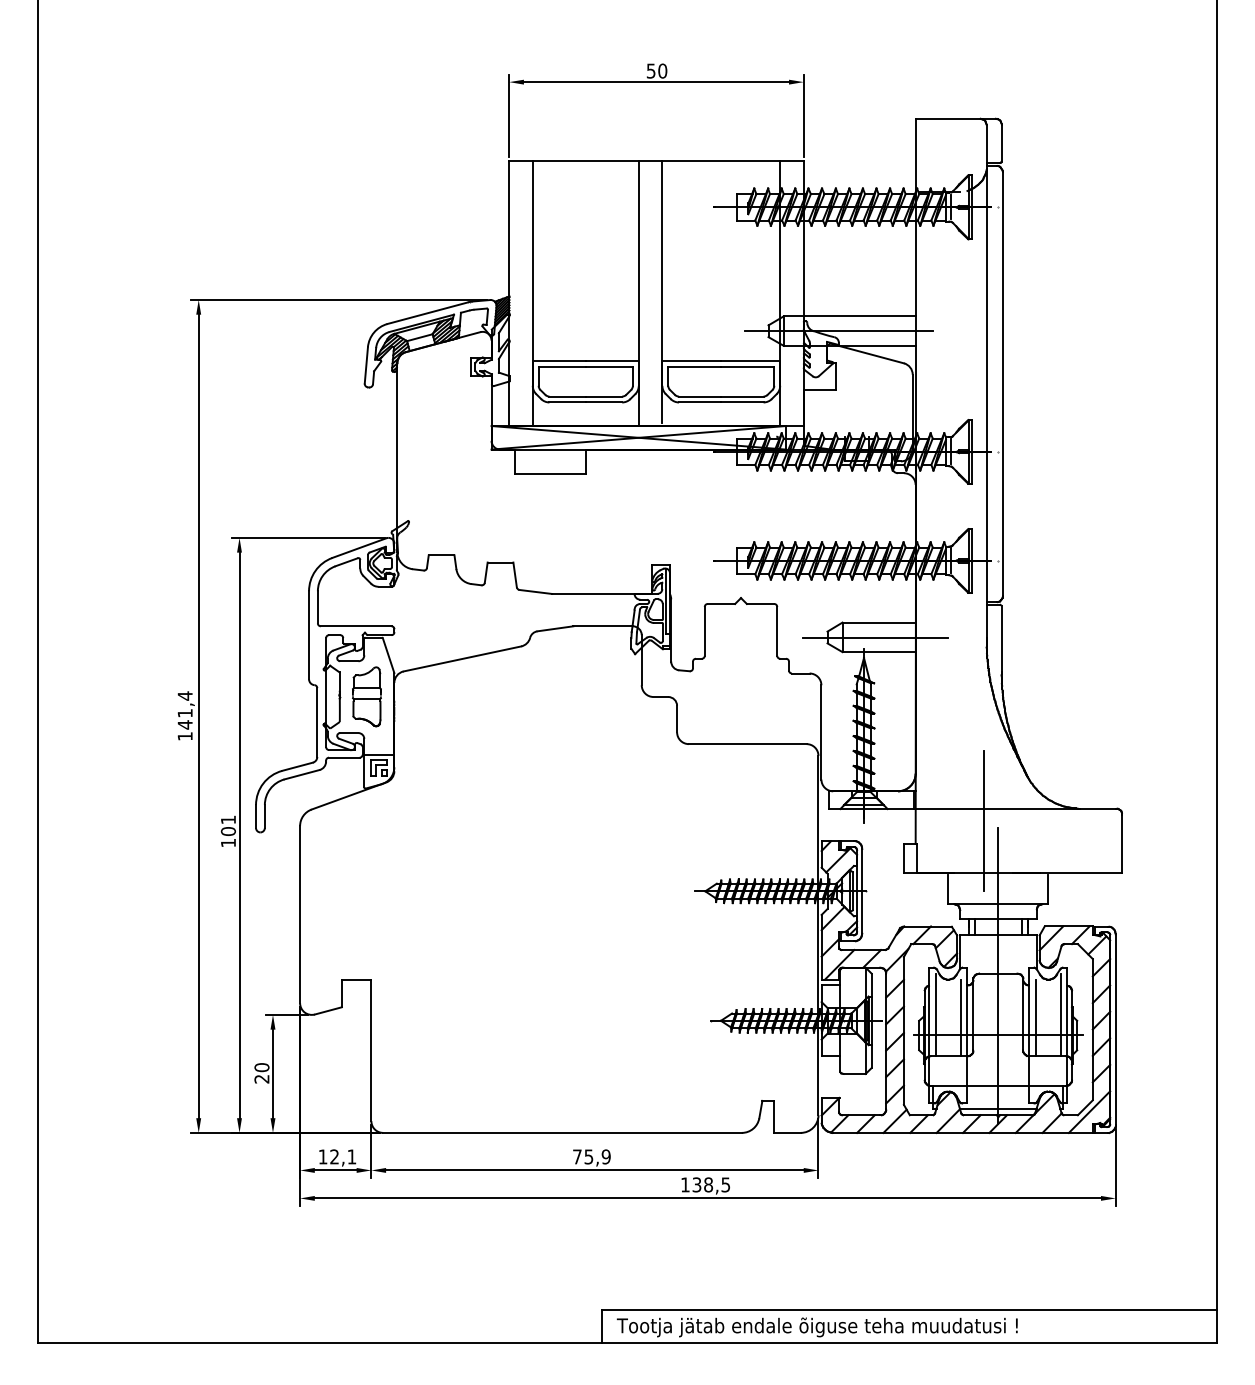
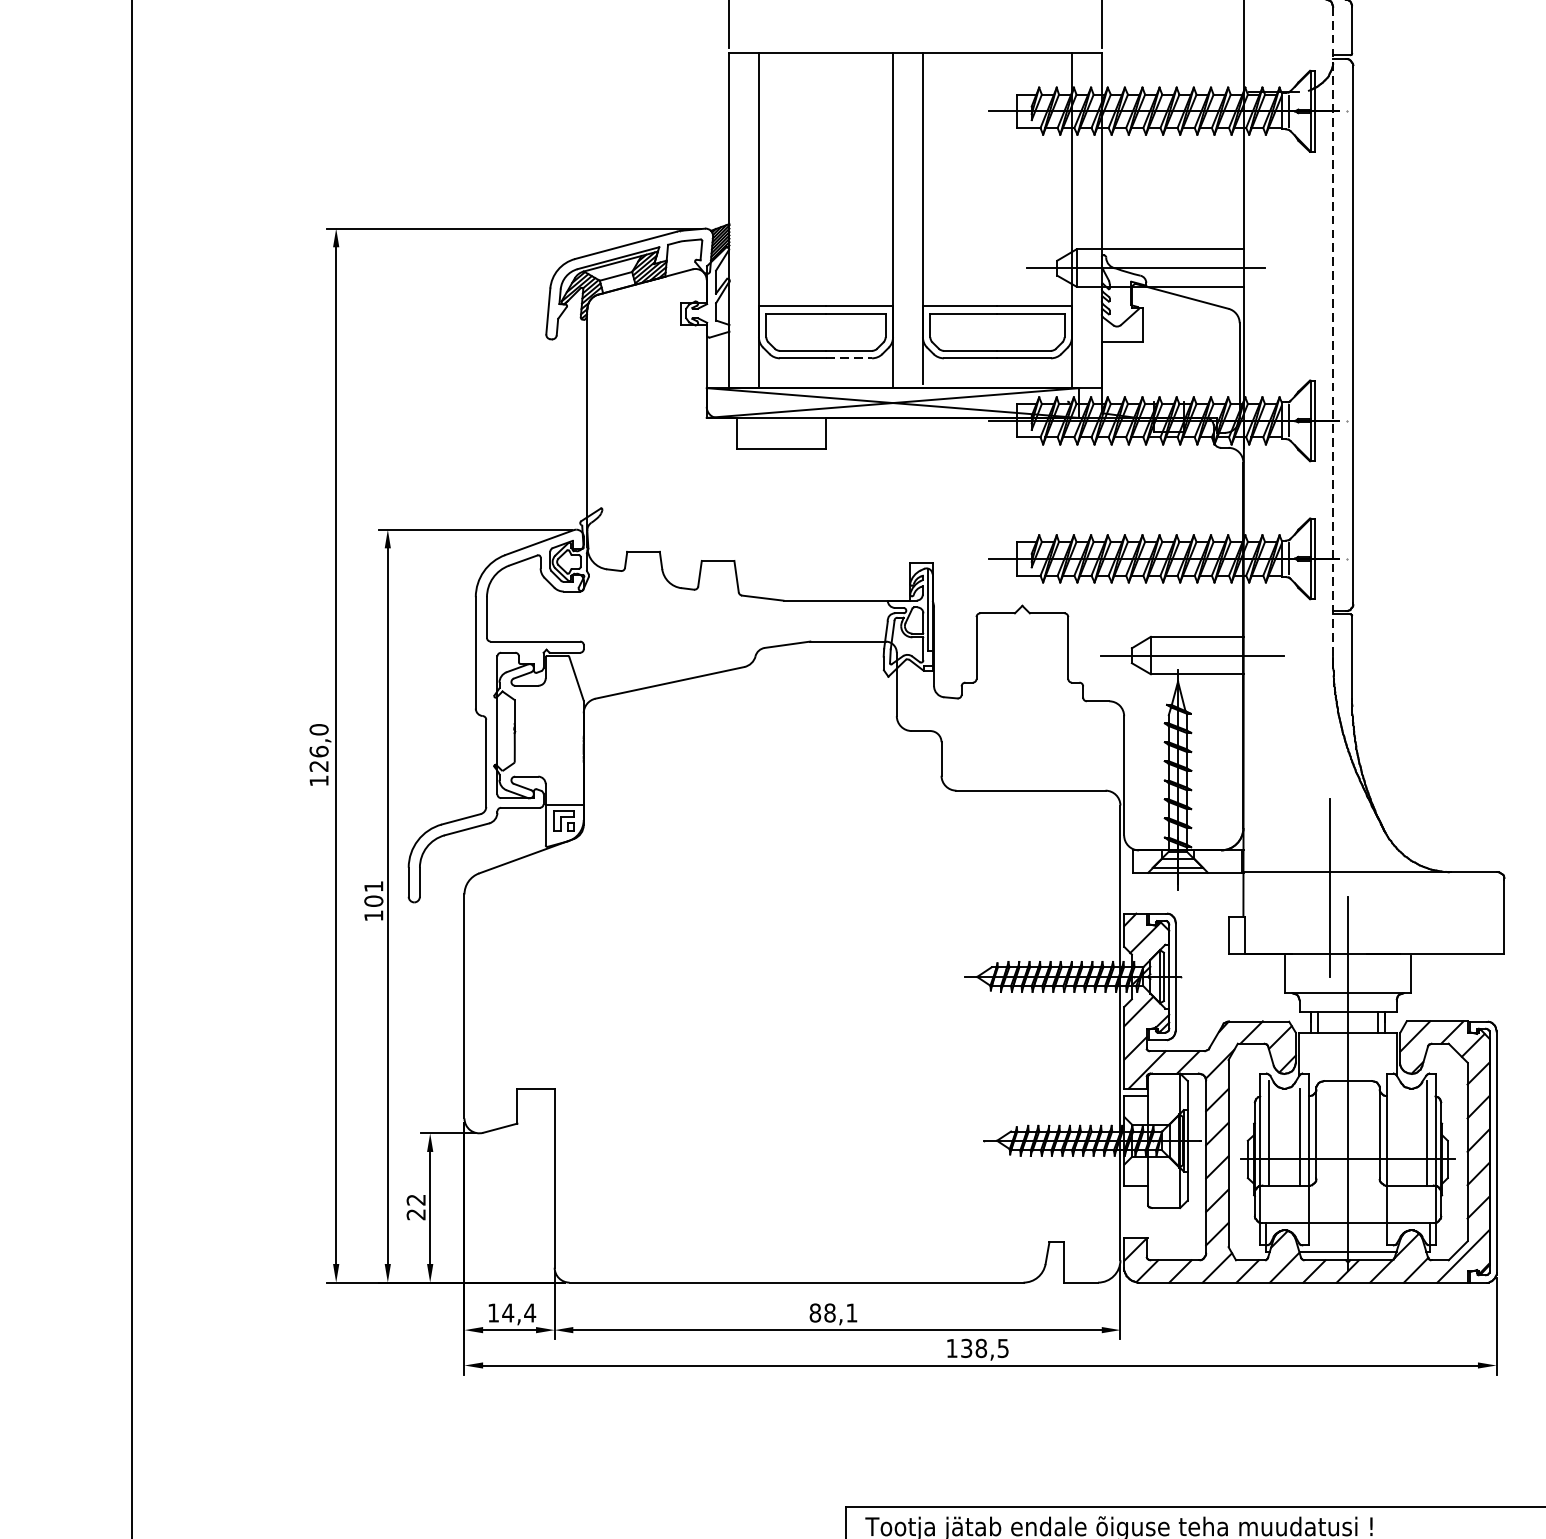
line: (986, 381) -> (1333, 331), solid -> dashed
line: (604, 402) -> (849, 358), solid -> dashed
part: (366, 696) -> (548, 730), removed
text: (184, 710) -> (318, 748), 141,4 -> 126,0
line: (1035, 1018) -> (1395, 1137), removed
text: (261, 1067) -> (415, 1199), 20 -> 22
text: (342, 1156) -> (518, 1312), 12,1 -> 14,4
text: (591, 1156) -> (833, 1312), 75,9 -> 88,1

